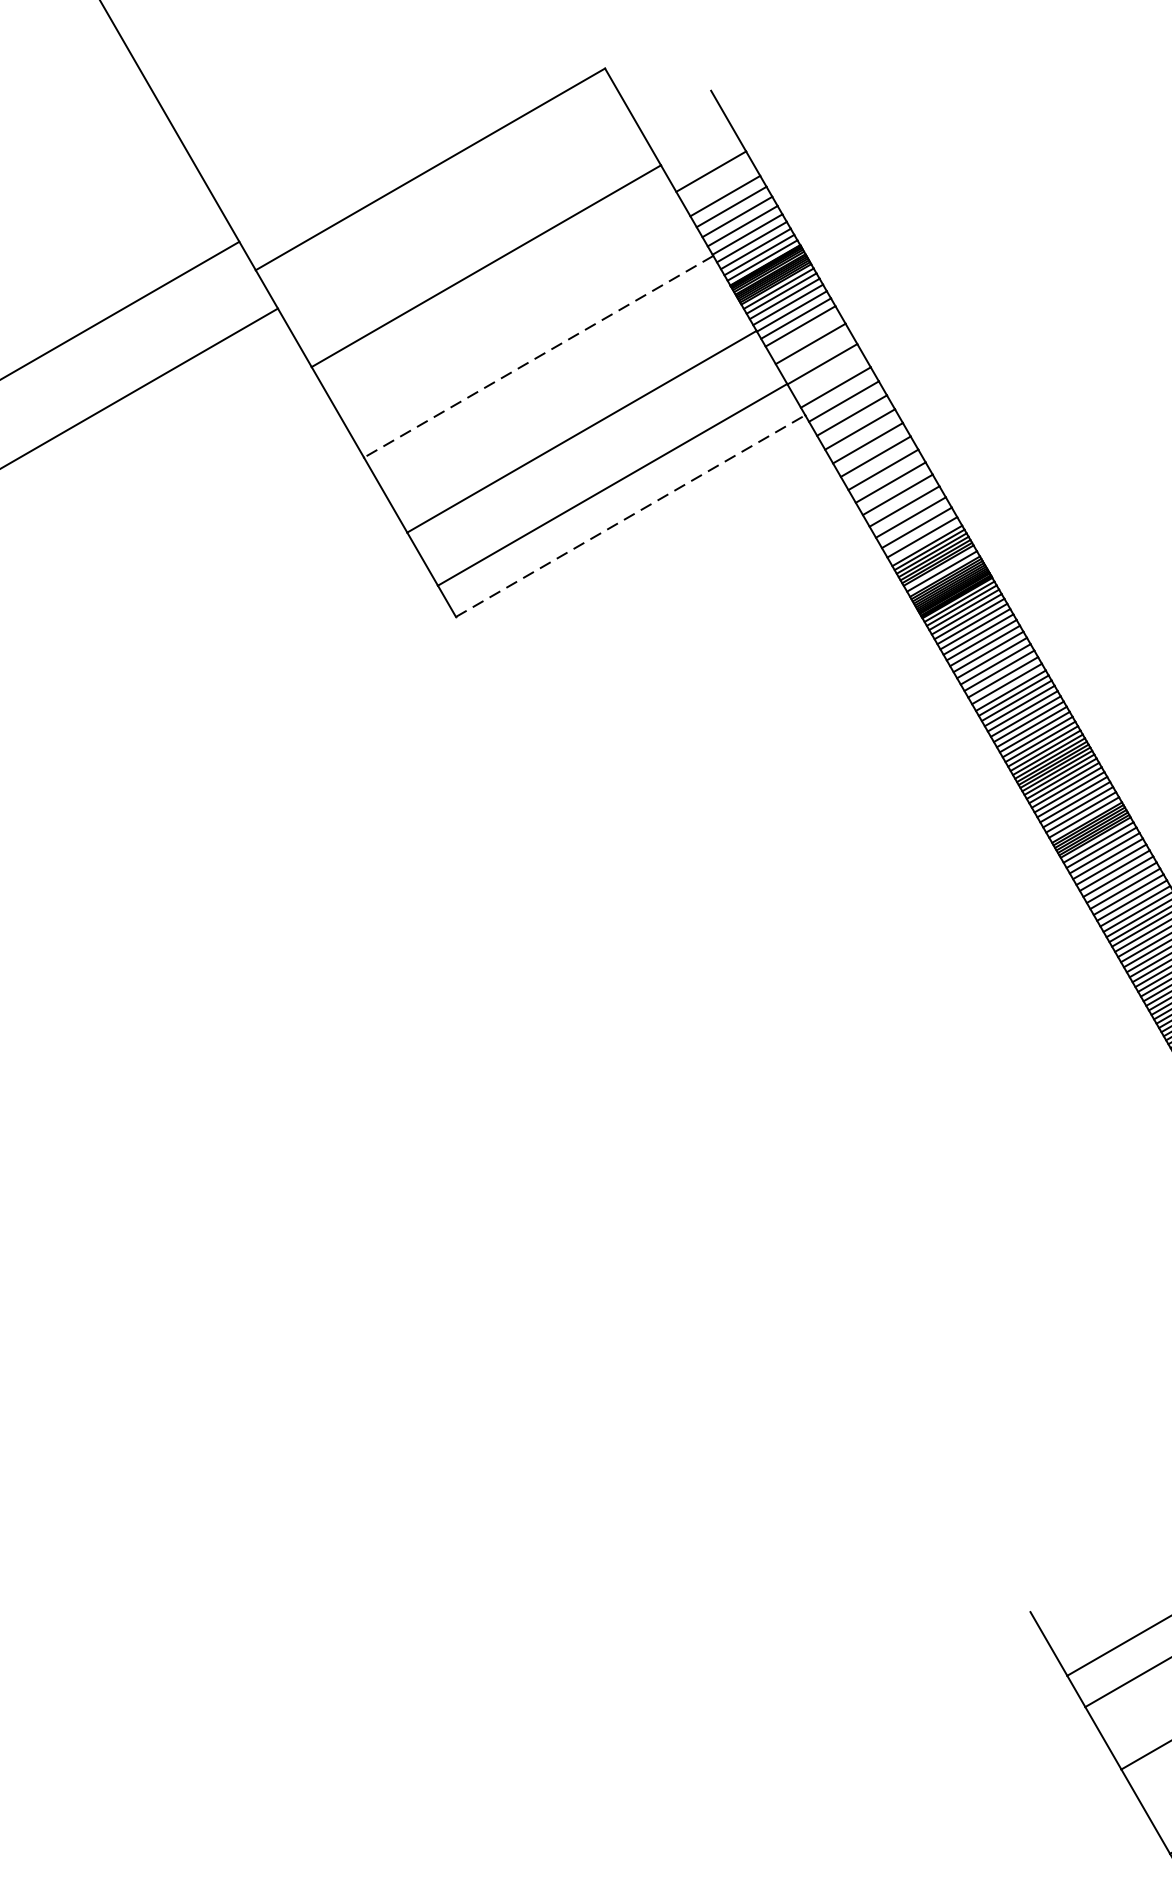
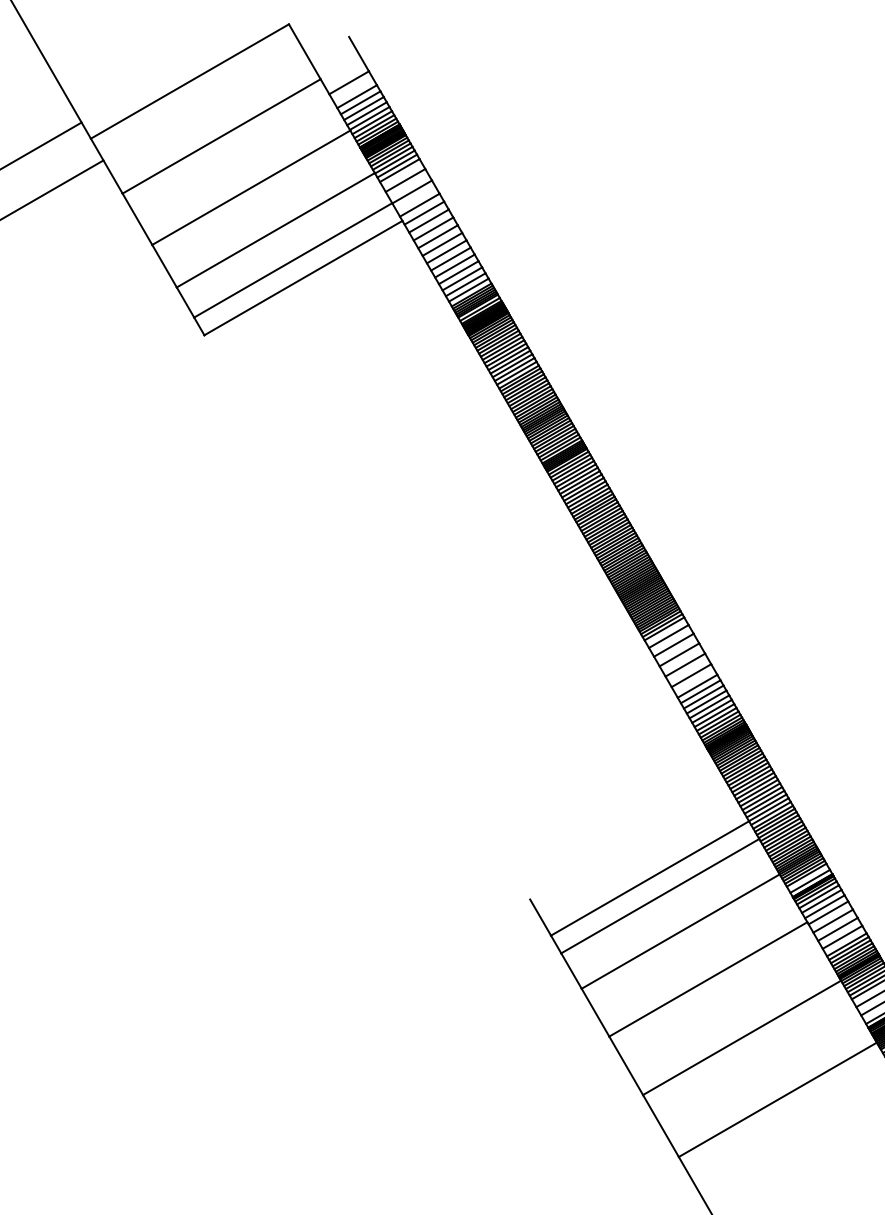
line: (537, 358) -> (250, 188), dashed -> solid
line: (630, 515) -> (303, 277), dashed -> solid

